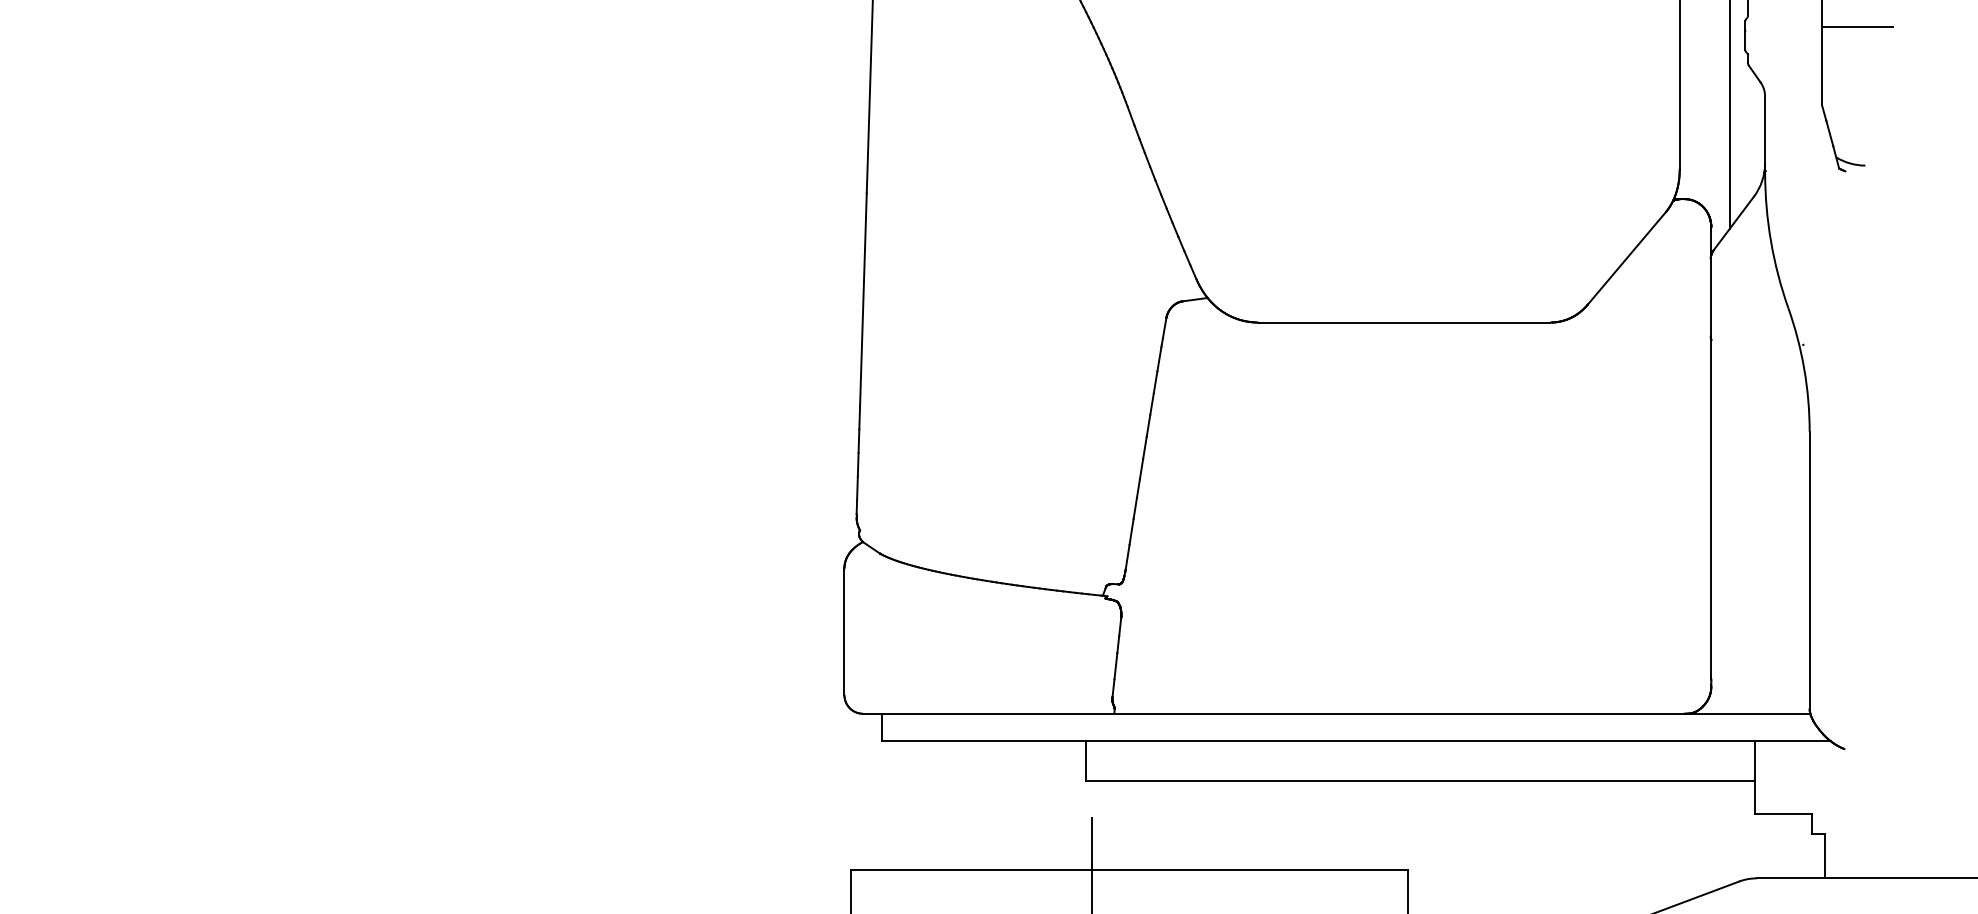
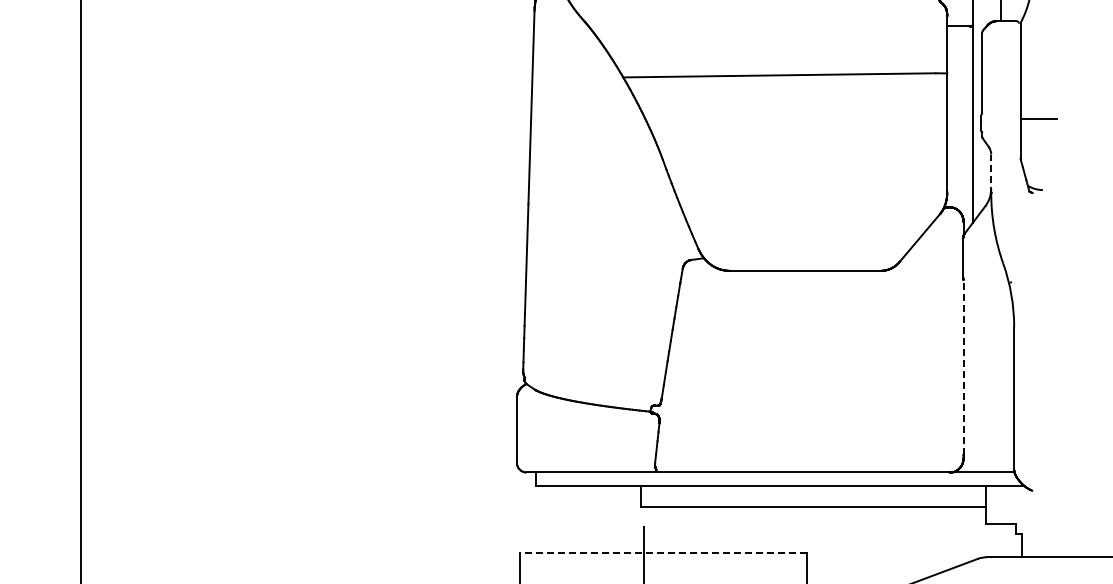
line: (1765, 133) -> (991, 173), solid -> dashed
line: (1711, 508) -> (963, 366), solid -> dashed
line: (1128, 871) -> (663, 553), solid -> dashed

